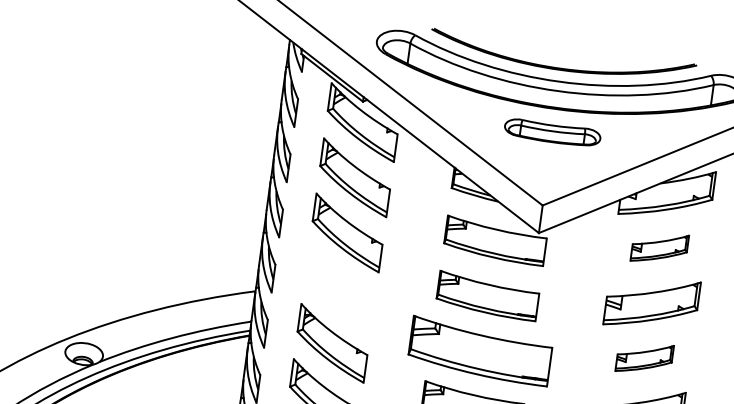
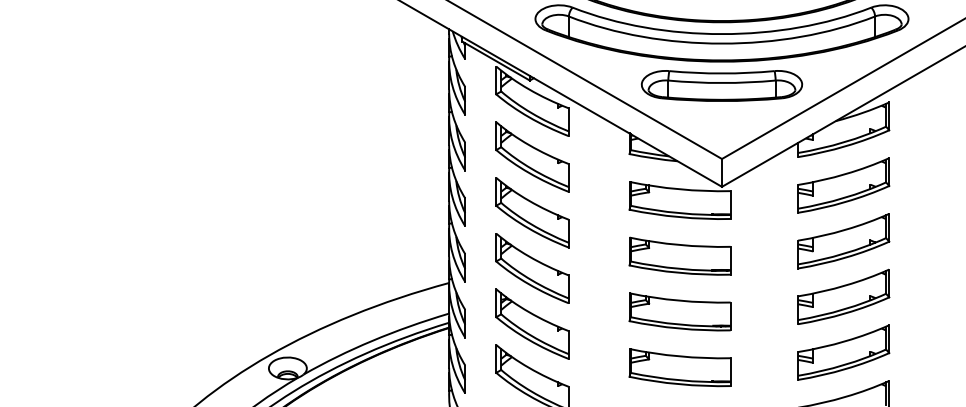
part: (552, 132) -> (721, 85), size x1.67
part: (659, 248) -> (843, 185), size x1.67
part: (340, 288) -> (532, 268), added
part: (479, 350) -> (679, 311), size x0.71
part: (644, 358) -> (843, 296), size x1.67

